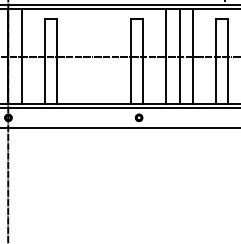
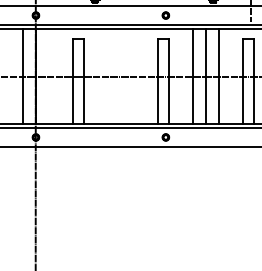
line: (22, 56) -> (49, 76), removed

